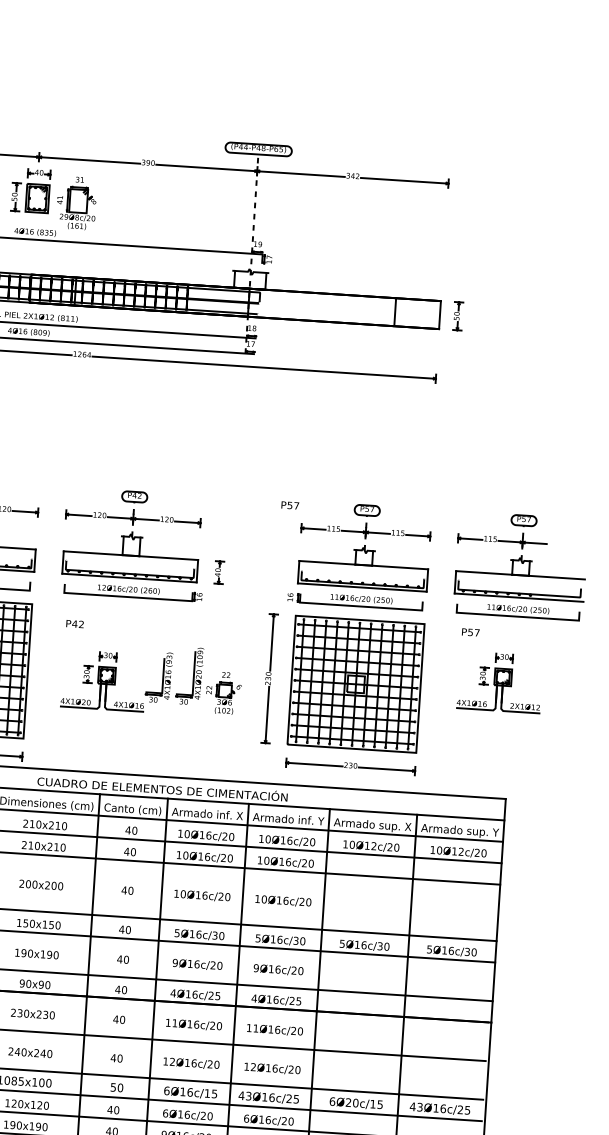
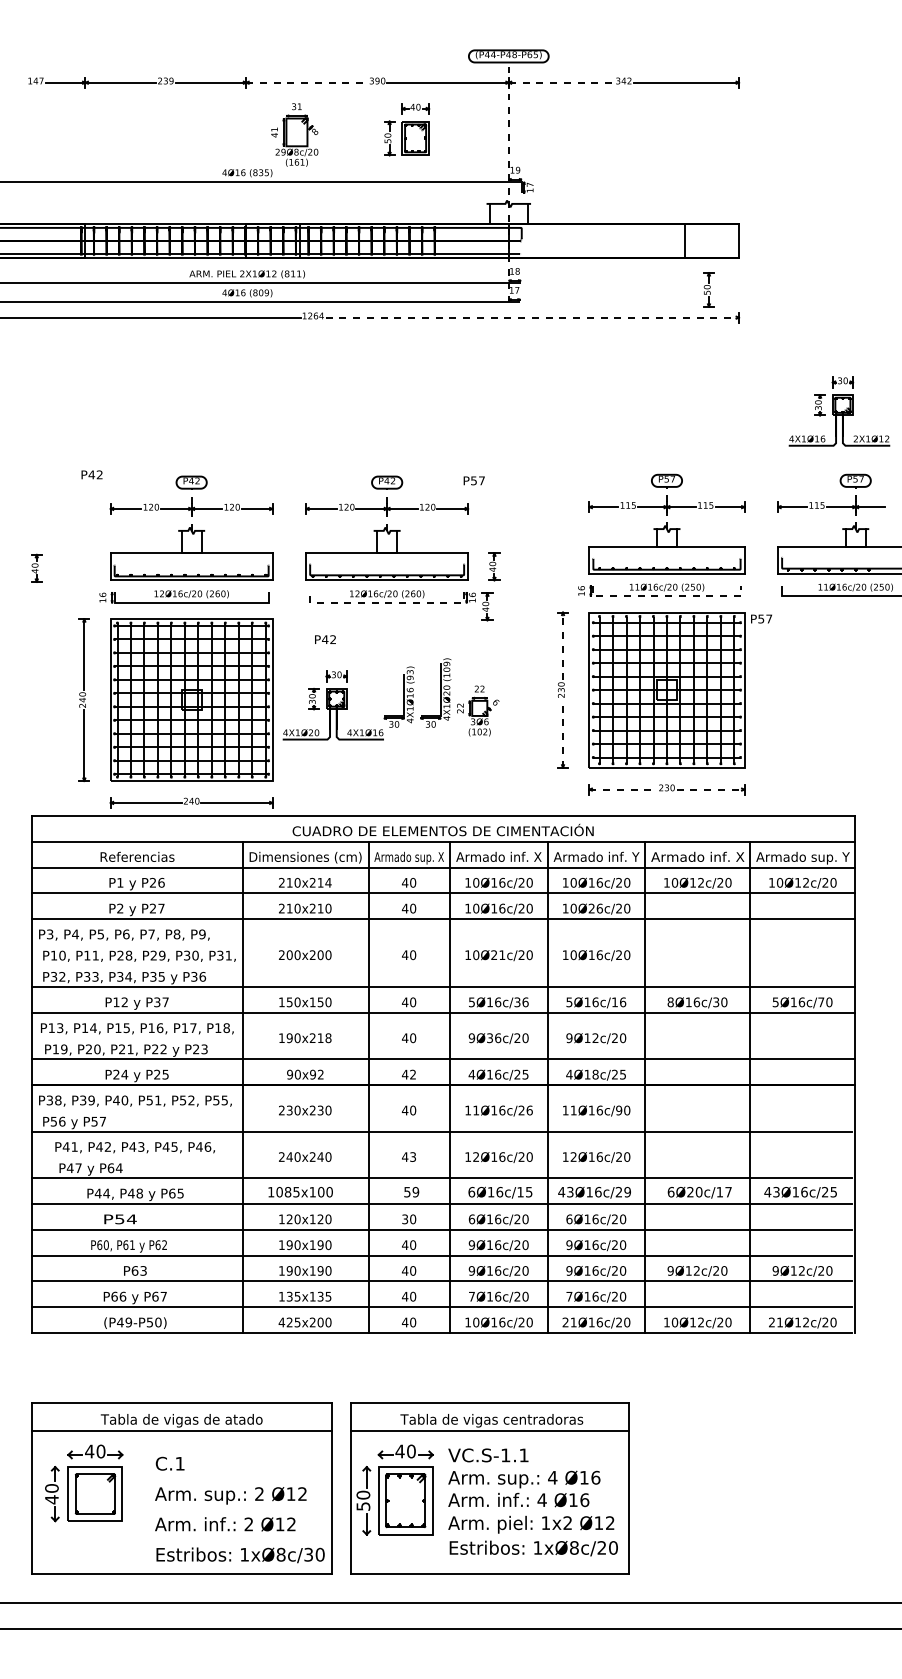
line: (90, 160) -> (307, 82), solid -> dashed
line: (301, 173) -> (561, 82), solid -> dashed
part: (31, 190) -> (407, 129), moved
part: (457, 315) -> (708, 289), moved
line: (264, 367) -> (532, 317), solid -> dashed
text: (289, 505) -> (473, 480), moved
line: (128, 597) -> (387, 603), solid -> dashed
part: (211, 605) -> (487, 606), added
line: (360, 606) -> (666, 596), solid -> dashed
text: (470, 632) -> (761, 618), moved
line: (272, 642) -> (563, 646), solid -> dashed
part: (162, 679) -> (403, 699), moved
part: (500, 682) -> (839, 411), moved
line: (267, 714) -> (563, 733), solid -> dashed
line: (314, 764) -> (623, 789), solid -> dashed
line: (386, 769) -> (710, 789), solid -> dashed
text: (132, 809) -> (408, 857), Canto (cm) -> Armado sup. X
text: (64, 825) -> (328, 882), 210x210 -> 210x214
text: (372, 825) -> (697, 857), Armado sup. X -> Armado inf. X
text: (281, 861) -> (591, 908), 10Ø16c/20 -> 10Ø26c/20
text: (201, 895) -> (498, 955), 10Ø16c/20 -> 10Ø21c/20
text: (221, 935) -> (525, 1001), 5Ø16c/30 -> 5Ø16c/36
text: (299, 941) -> (619, 1002), 5Ø16c/30 -> 5Ø16c/16
text: (342, 943) -> (670, 1002), 5Ø16c/30 -> 8Ø16c/30
text: (467, 952) -> (821, 1002), 5Ø16c/30 -> 5Ø16c/70
text: (49, 955) -> (320, 1038), 190x190 -> 190x218
text: (189, 964) -> (489, 1038), 9Ø16c/20 -> 9Ø36c/20
text: (277, 969) -> (595, 1038), 9Ø16c/20 -> 9Ø12c/20
text: (47, 985) -> (320, 1074), 90x90 -> 90x92
text: (124, 990) -> (413, 1074), 40 -> 42
text: (276, 999) -> (595, 1074), 4Ø16c/25 -> 4Ø18c/25
text: (219, 1026) -> (529, 1110), 11Ø16c/20 -> 11Ø16c/26
text: (294, 1030) -> (619, 1110), 11Ø16c/20 -> 11Ø16c/90
text: (120, 1058) -> (413, 1156), 40 -> 43
text: (120, 1088) -> (415, 1192), 50 -> 59
text: (296, 1098) -> (627, 1191), 43Ø16c/25 -> 43Ø16c/29
text: (380, 1104) -> (728, 1192), 6Ø20c/15 -> 6Ø20c/17
text: (109, 1109) -> (404, 1219), 40 -> 30

